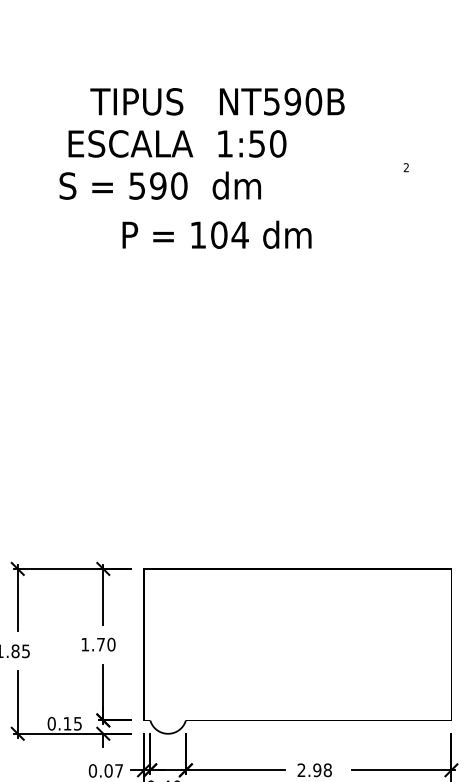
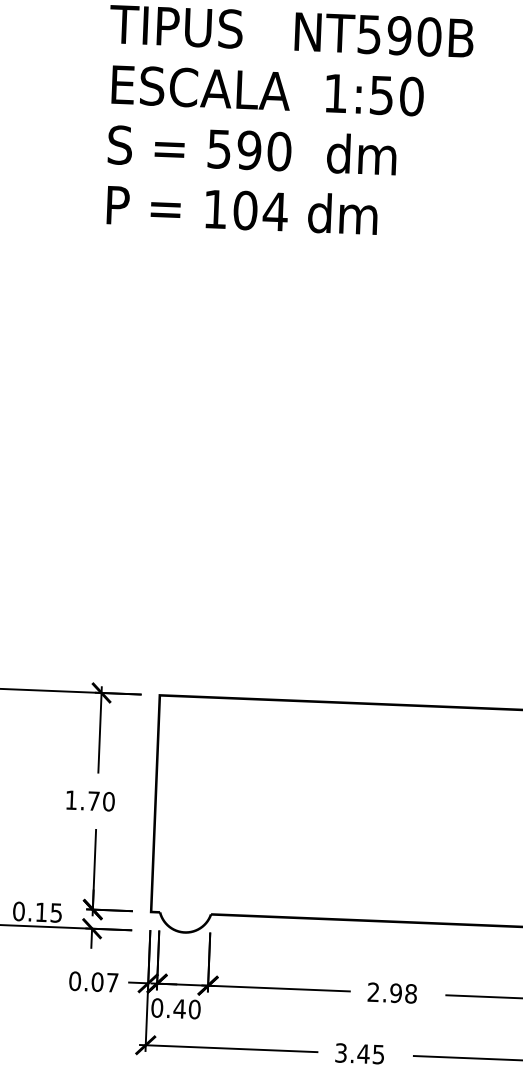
text: (177, 143) -> (267, 90), moved
text: (159, 185) -> (251, 149), moved
text: (216, 234) -> (241, 209), moved

